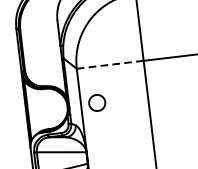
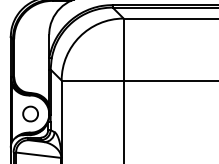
line: (110, 64) -> (92, 80), dashed -> solid
part: (97, 102) -> (30, 113), moved

